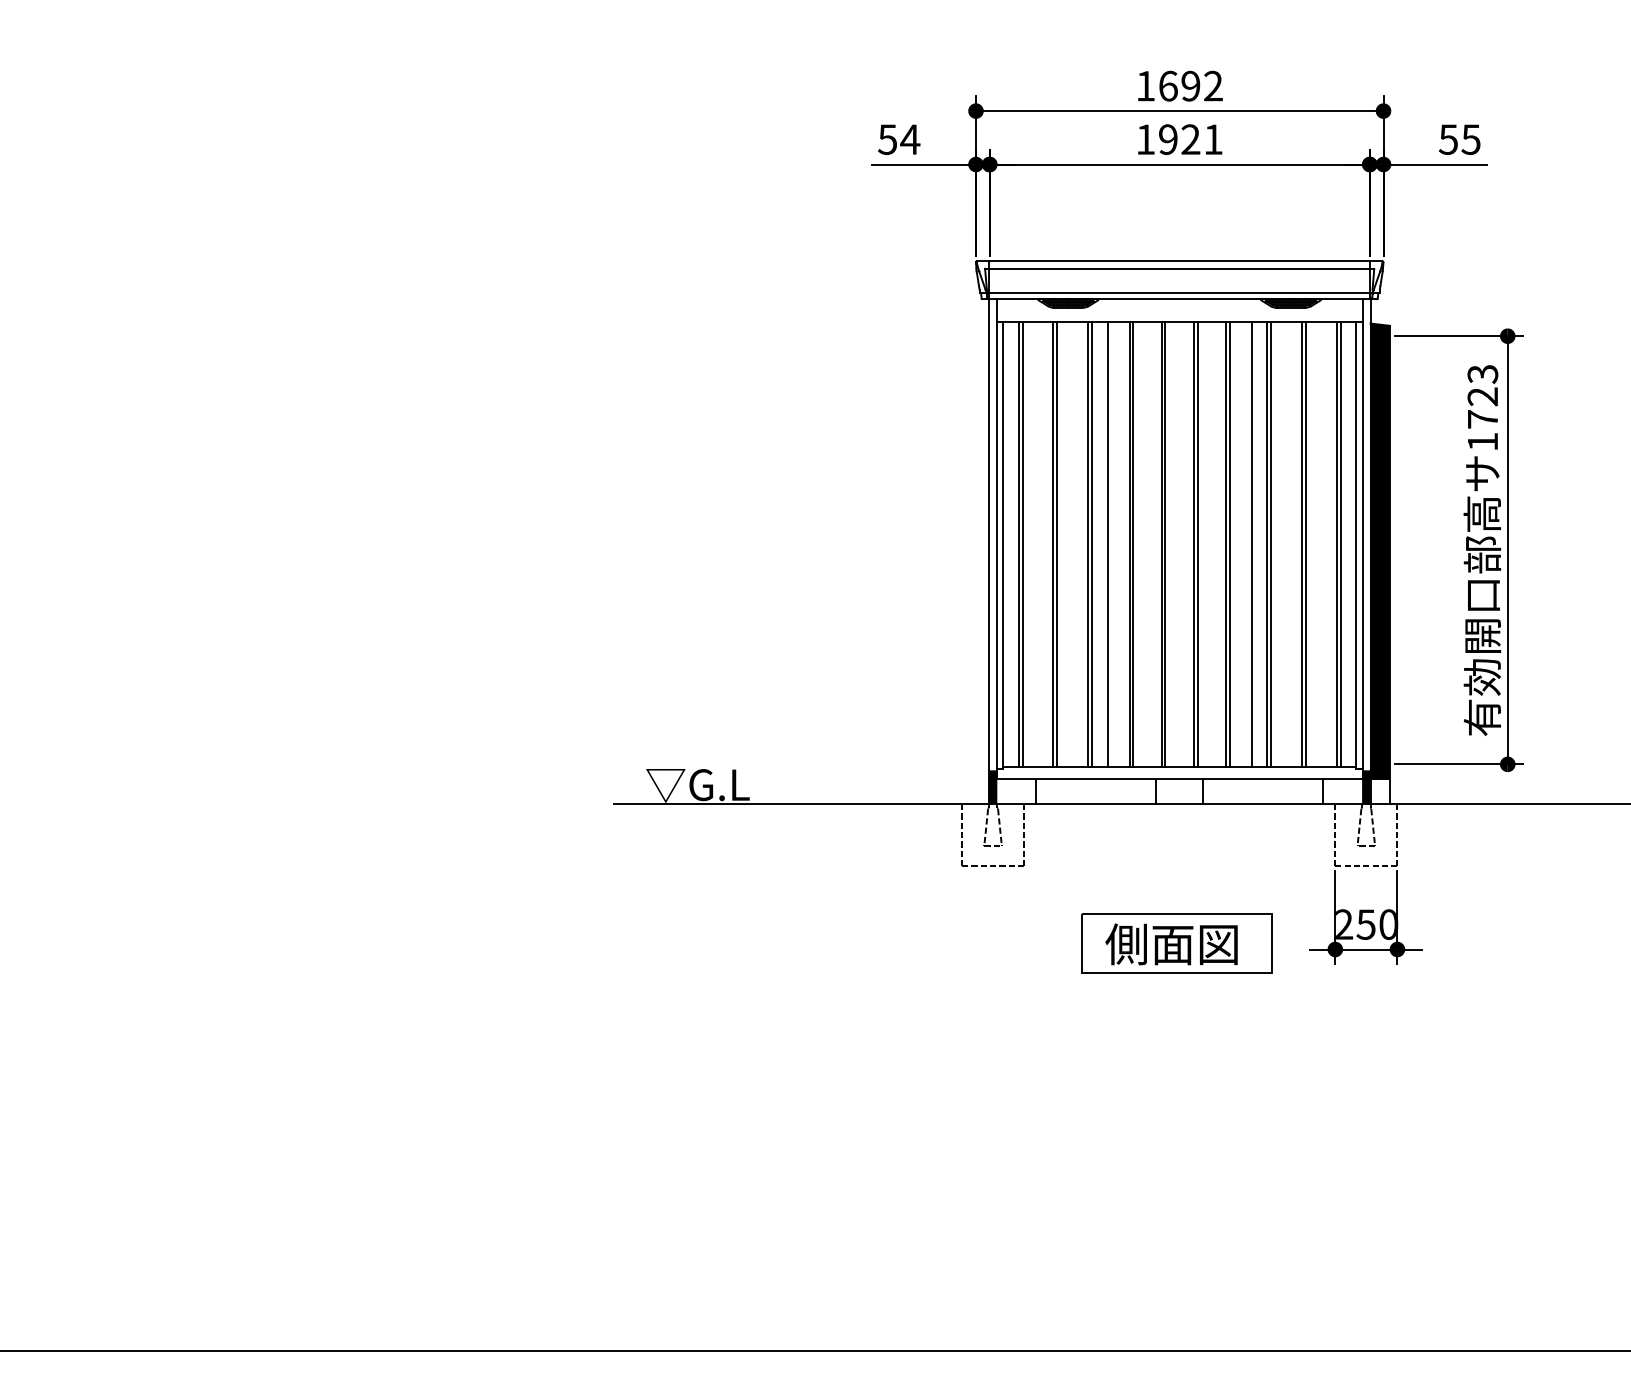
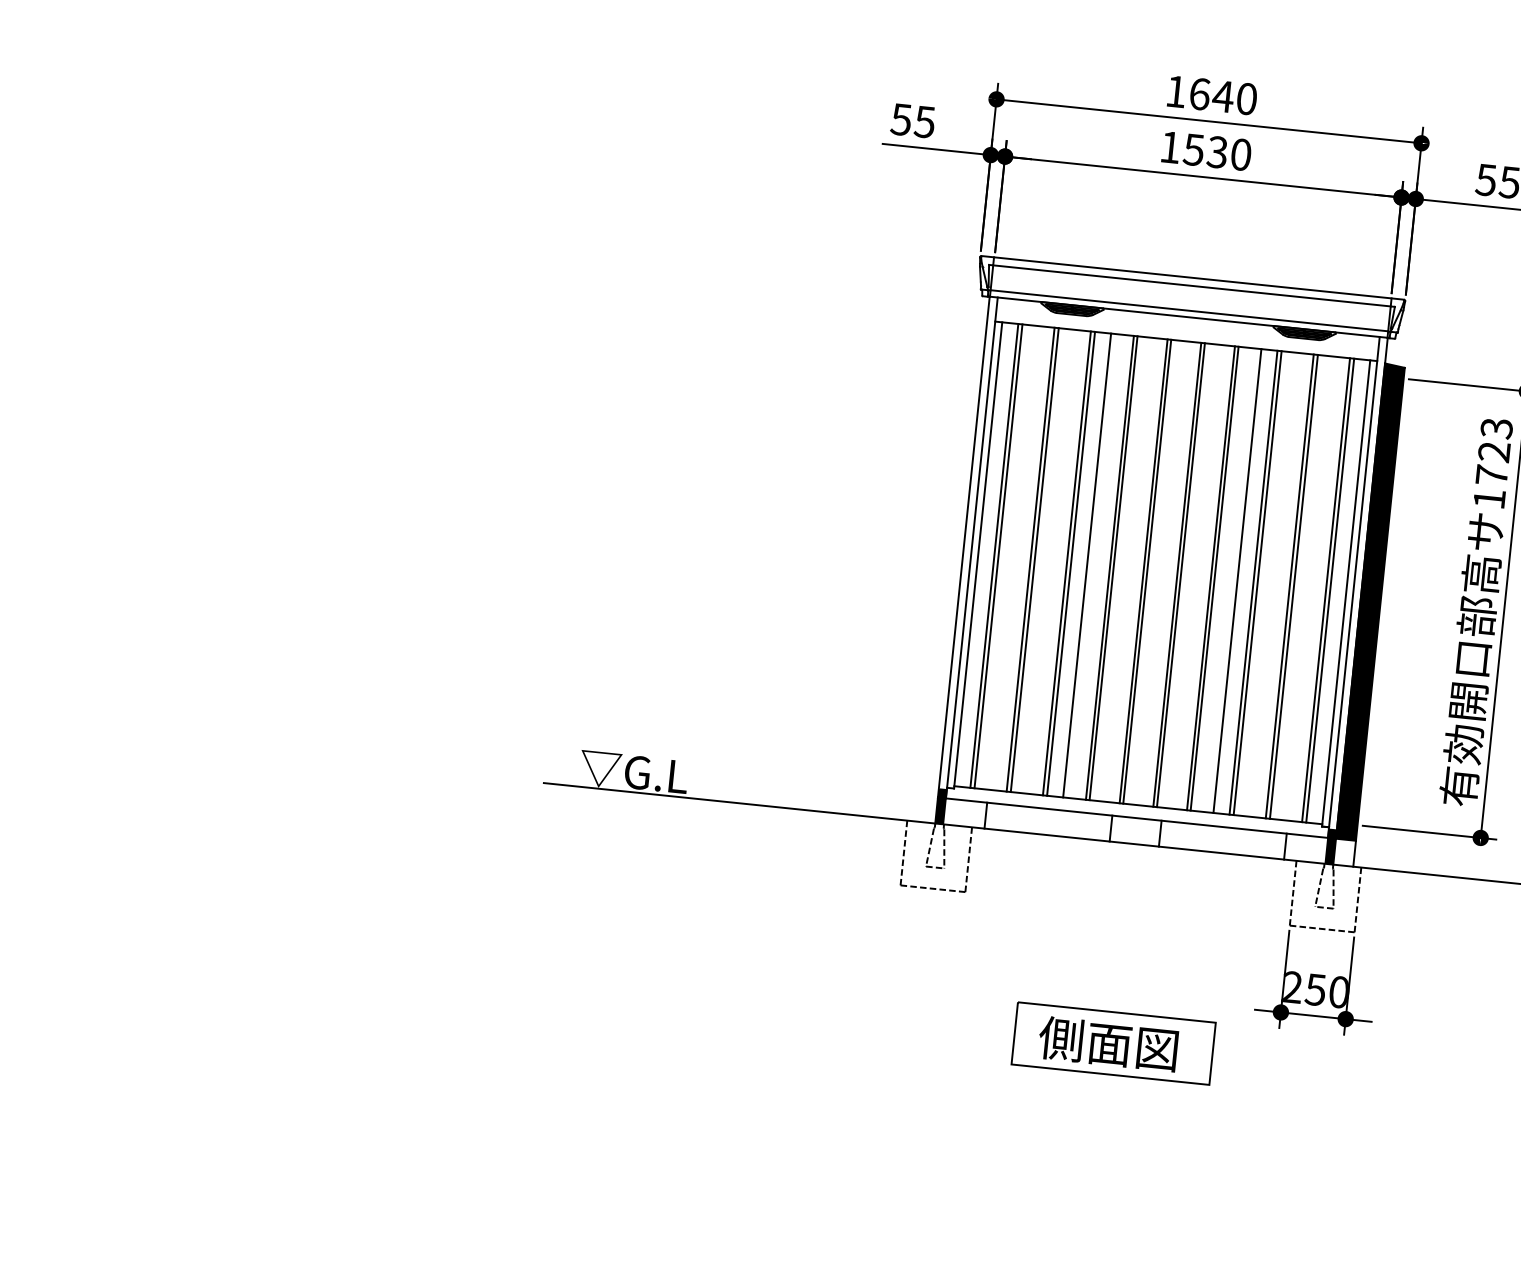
text: (1201, 85) -> (1234, 97), 1692 -> 1640
text: (910, 139) -> (925, 121), 54 -> 55
text: (1190, 139) -> (1217, 152), 1921 -> 1530
part: (1176, 943) -> (1113, 1043), moved

